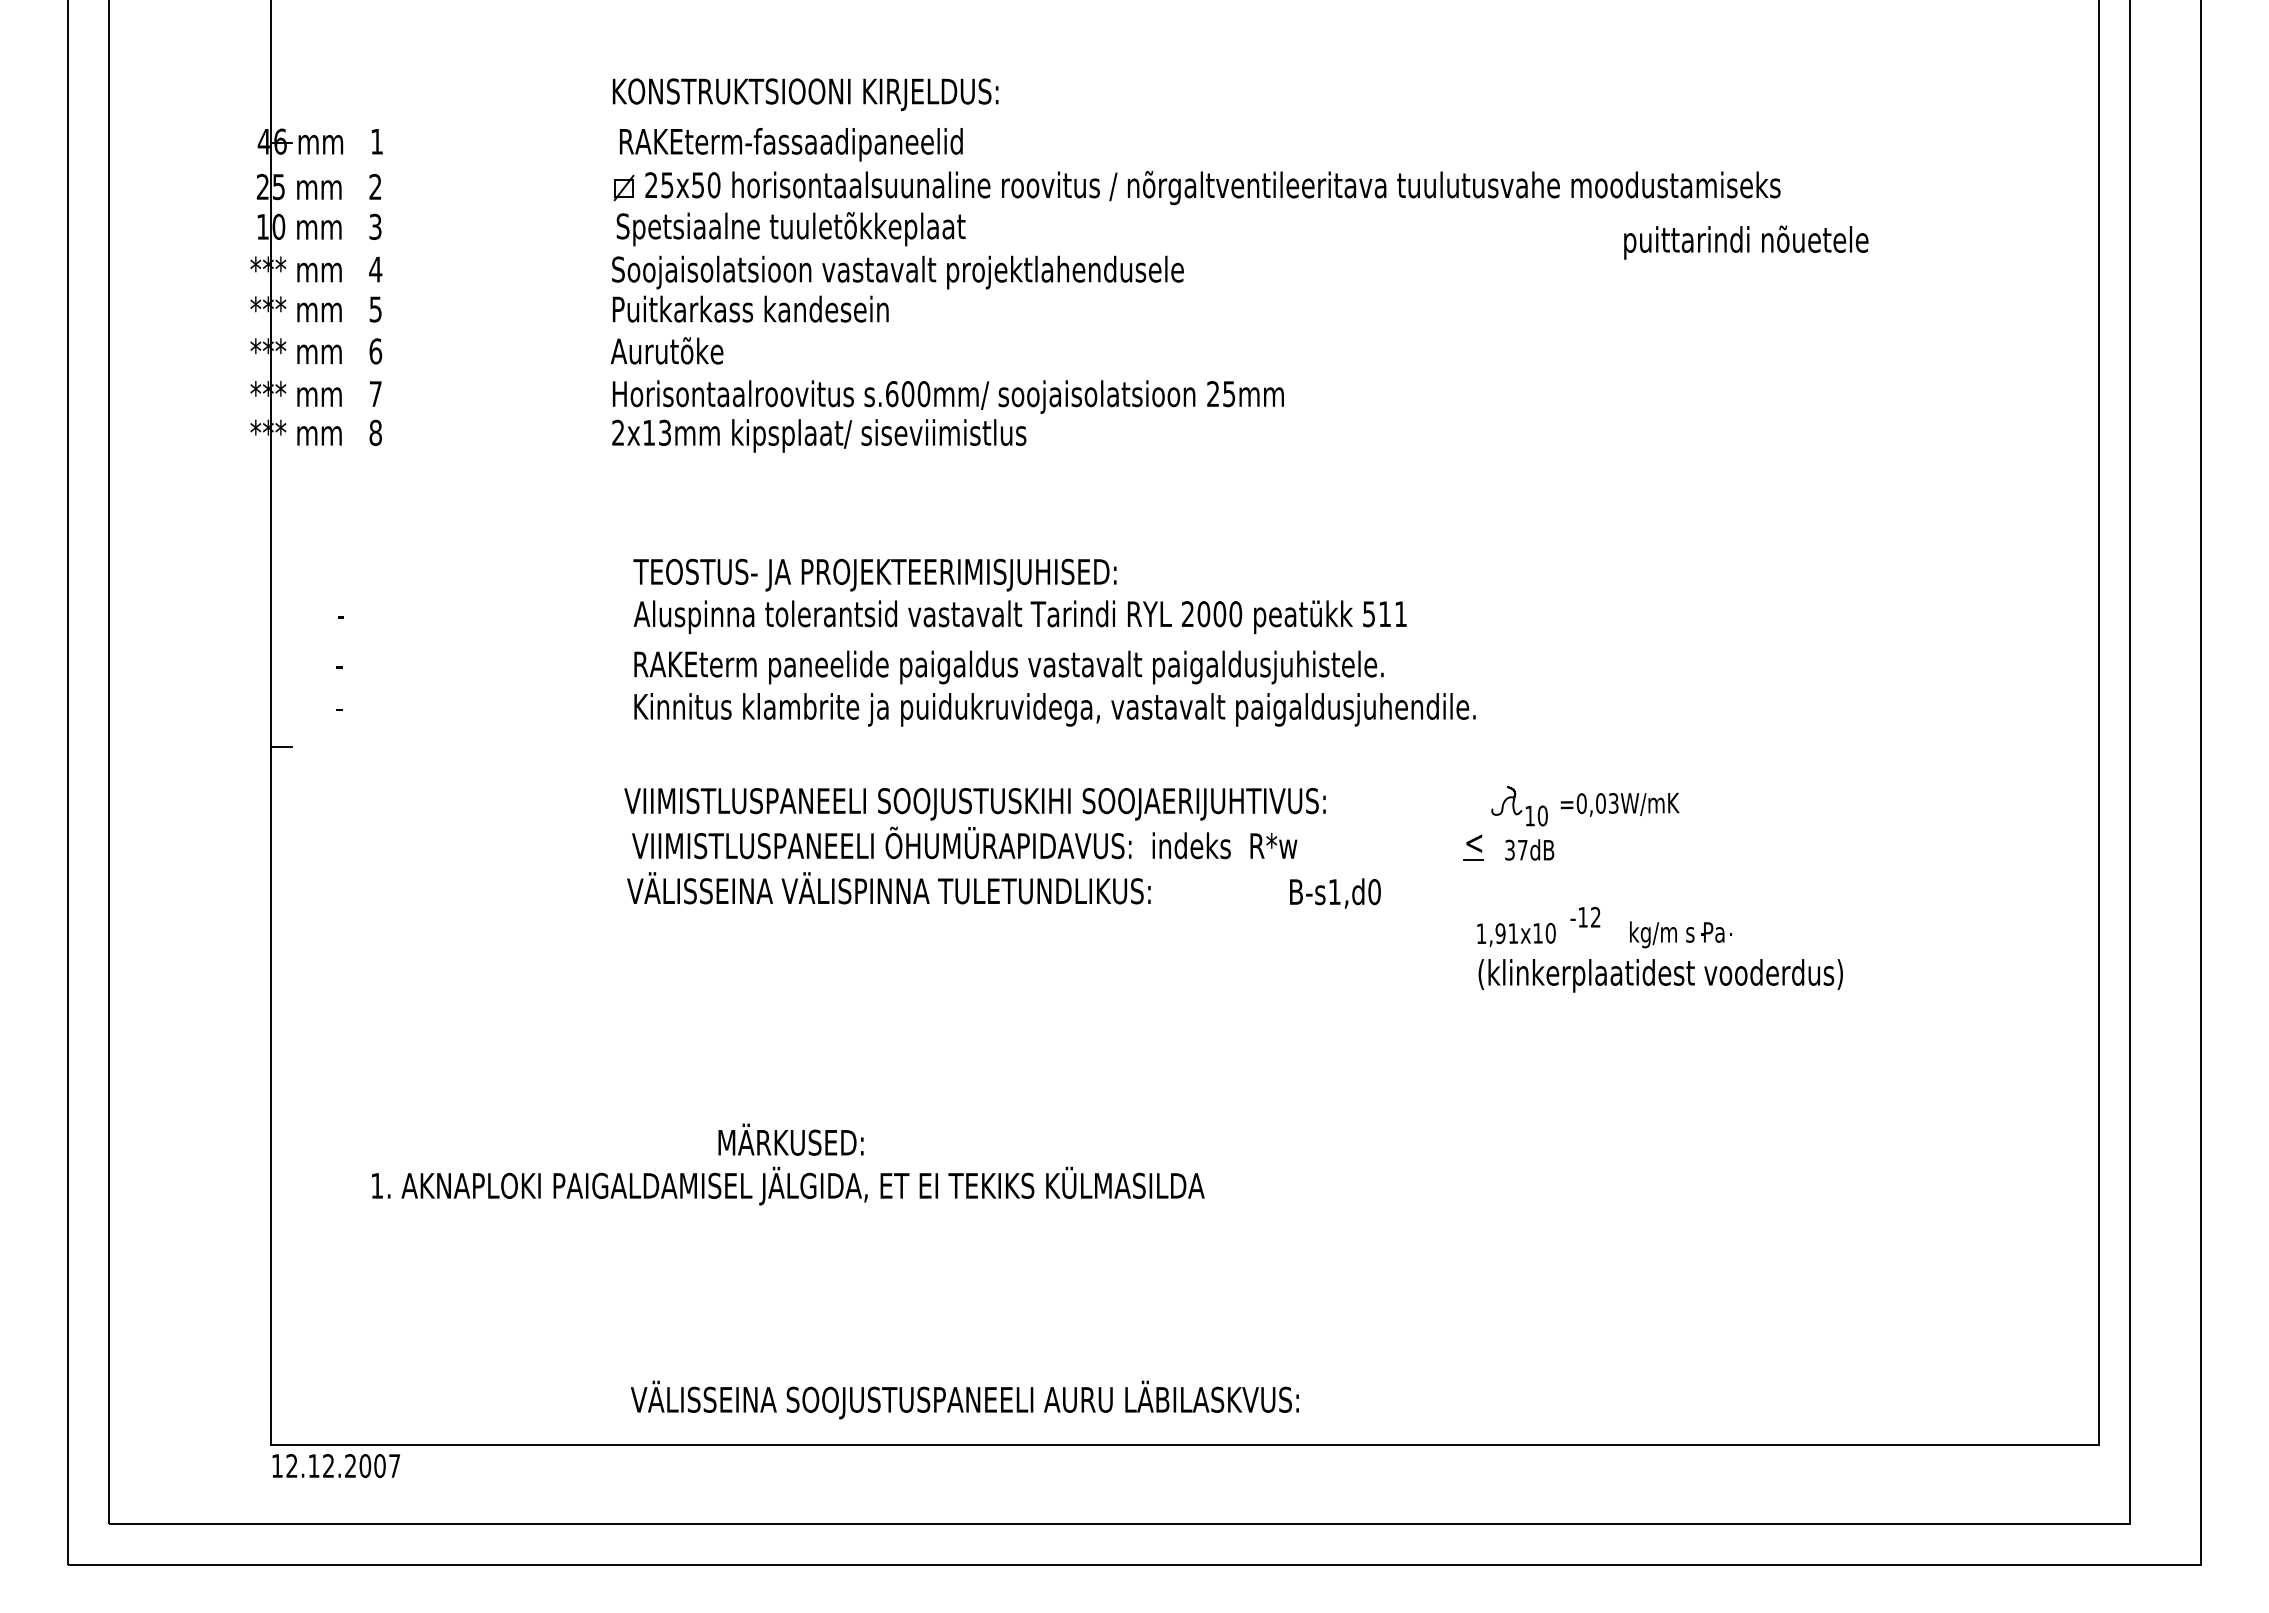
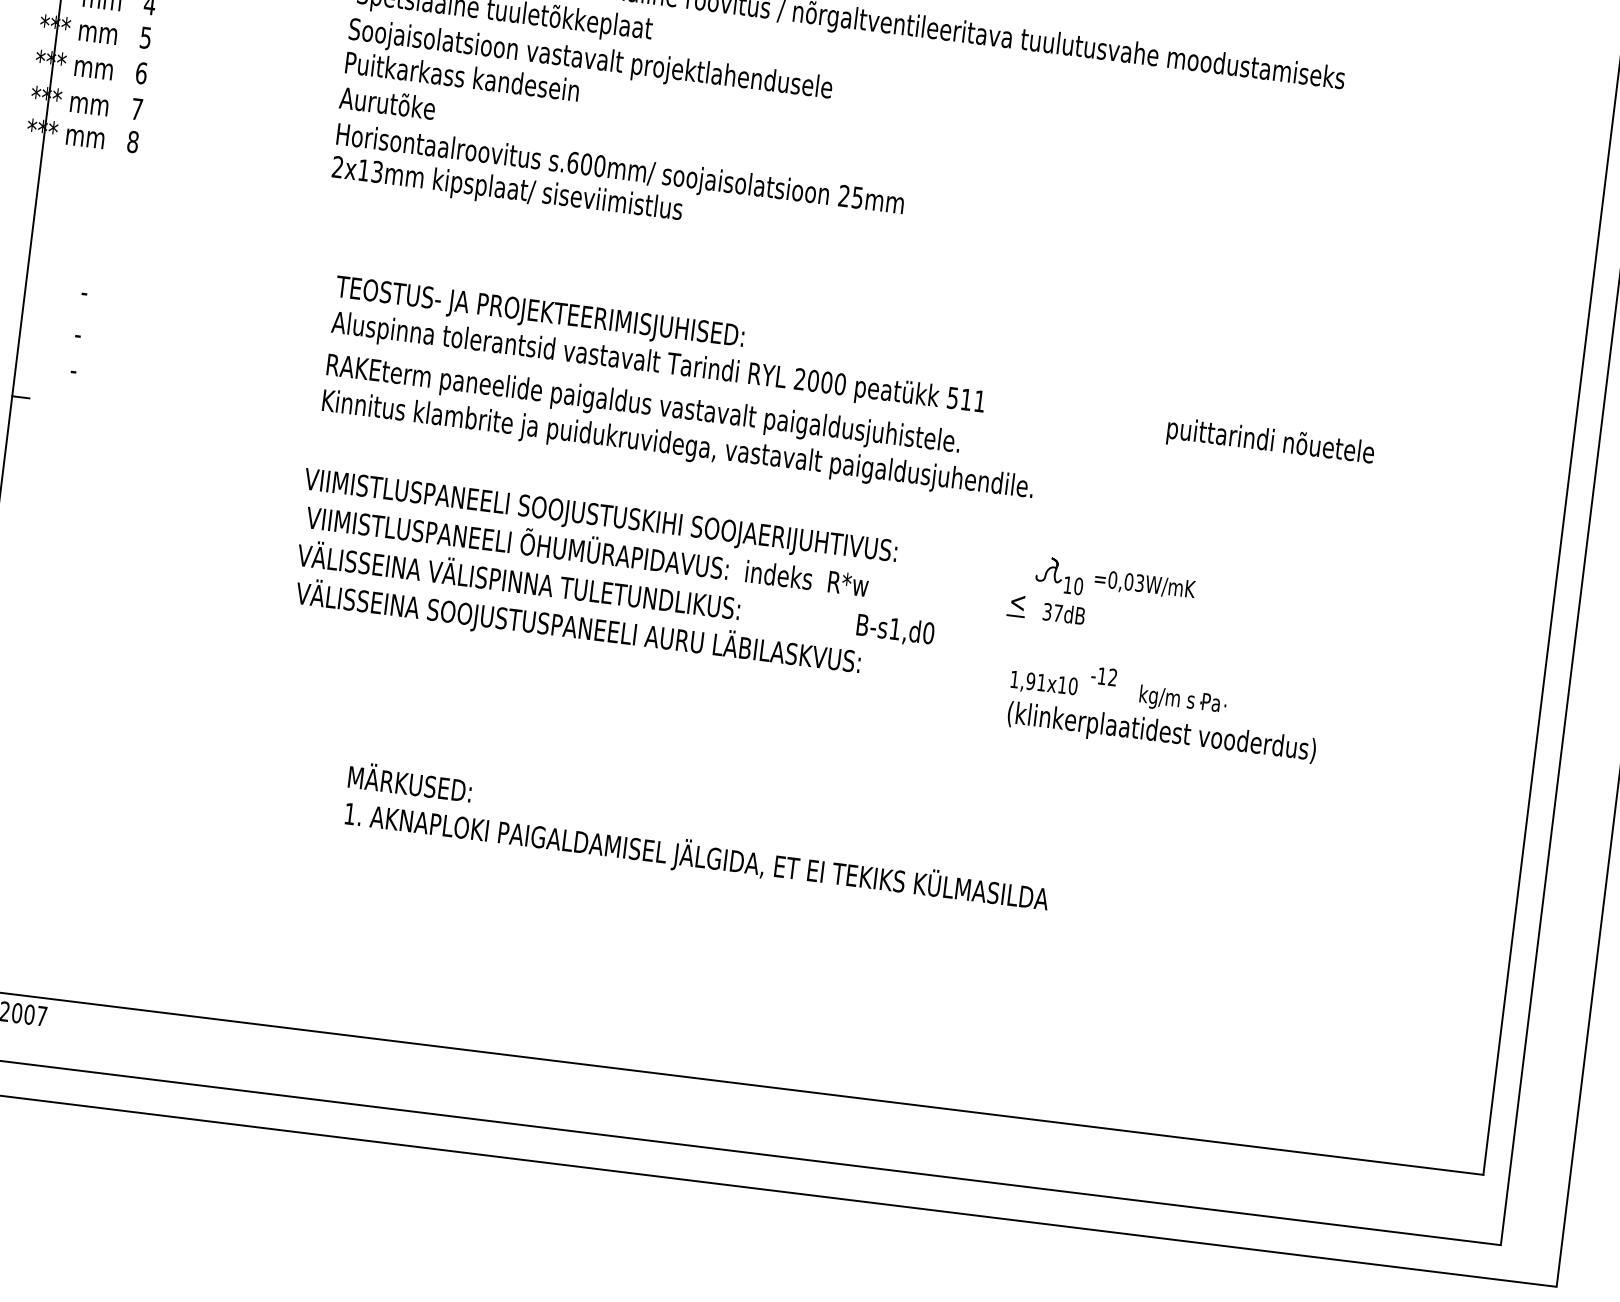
text: (1746, 242) -> (1270, 442), moved
text: (788, 1185) -> (697, 856), moved
text: (964, 1399) -> (578, 627), moved

